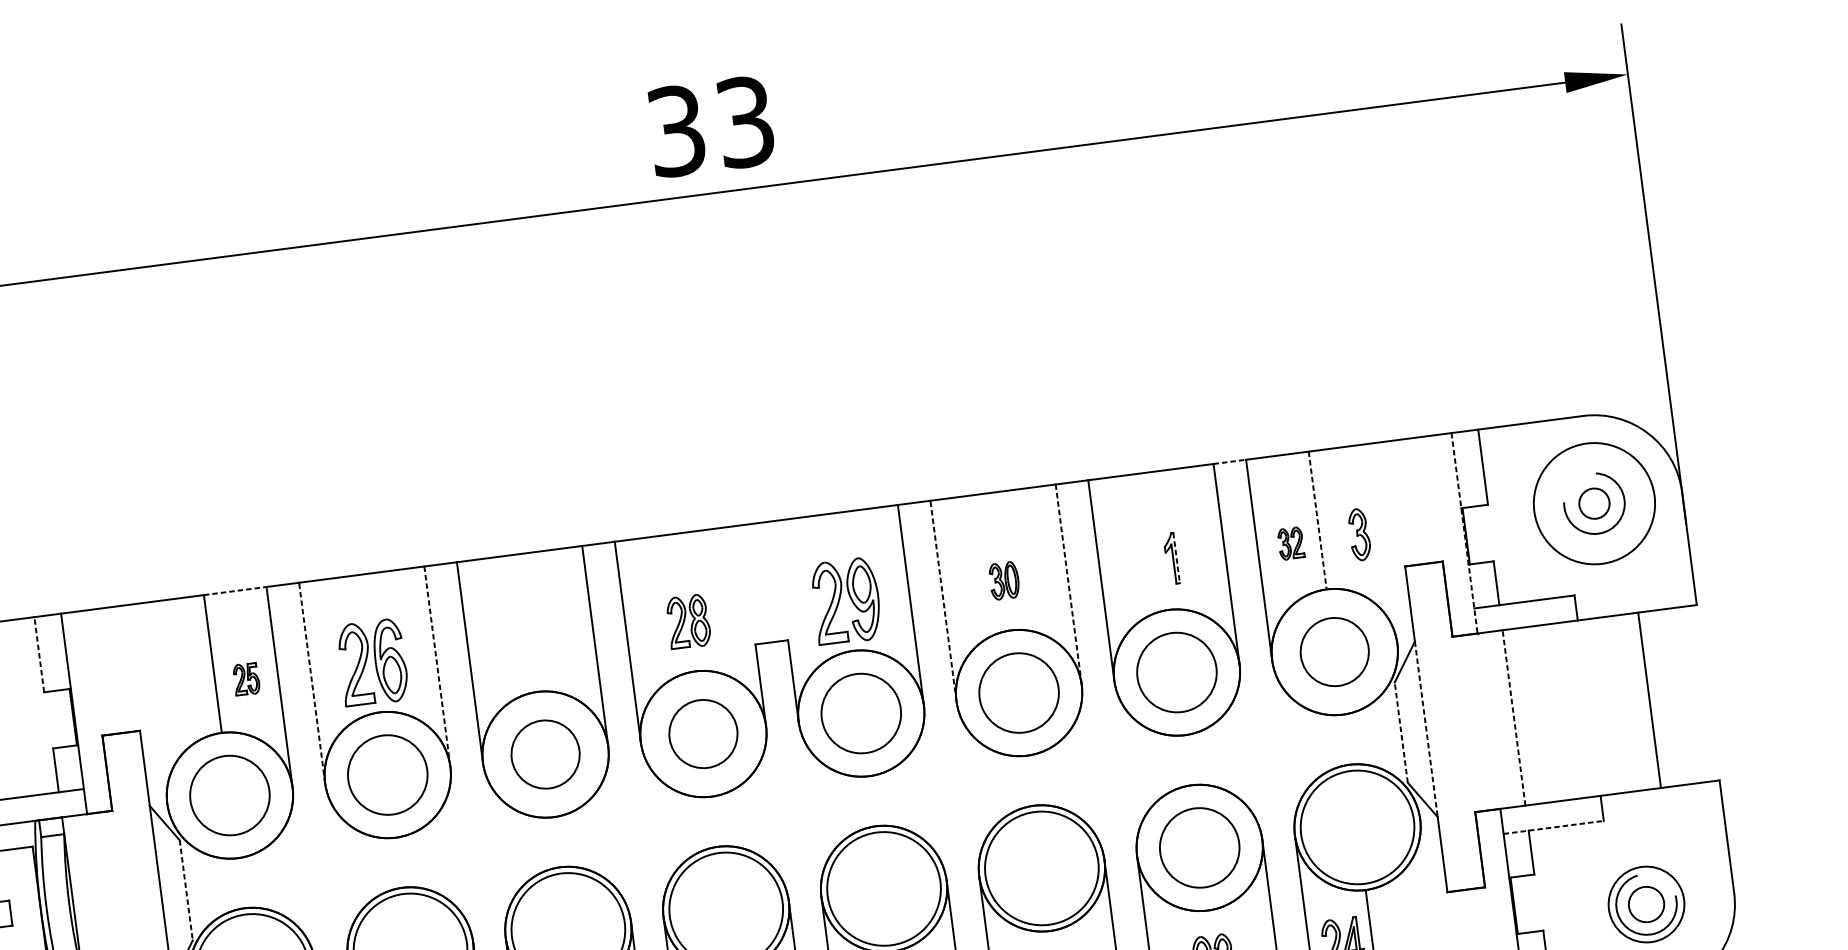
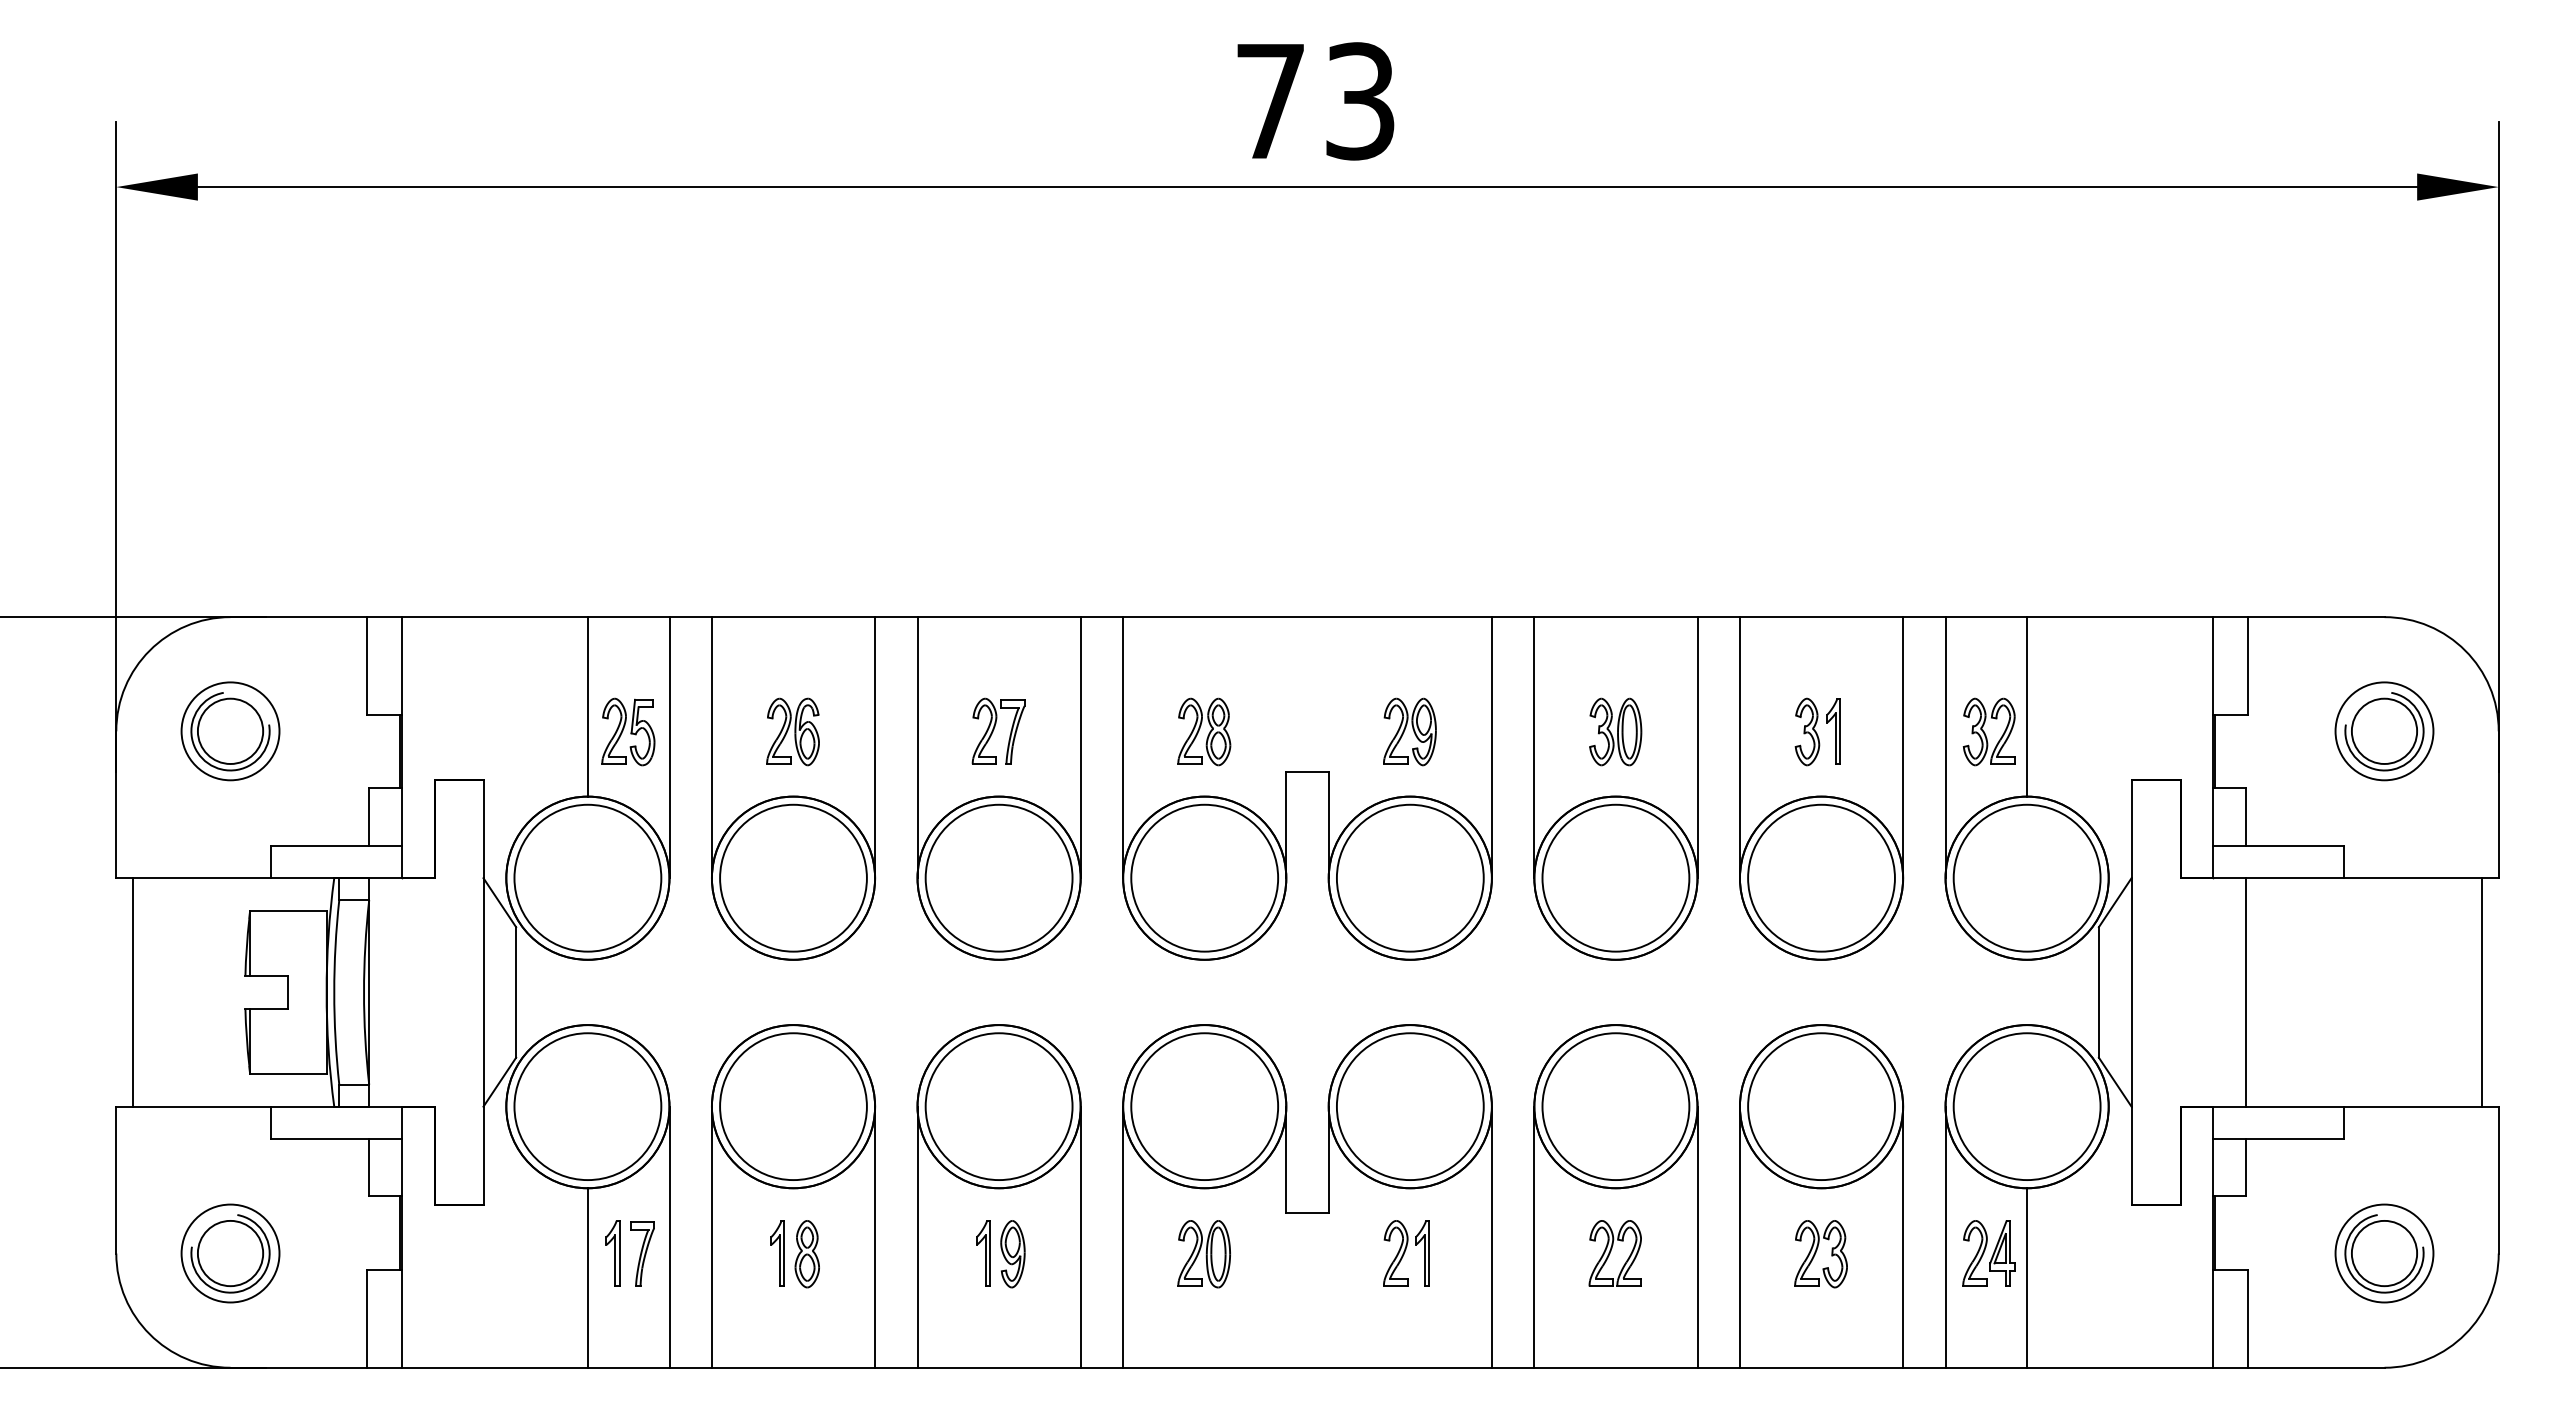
text: (676, 131) -> (1270, 101), 33 -> 73
line: (1229, 462) -> (1924, 617), dashed -> solid
circle: (1594, 503) -> (2384, 731), size x0.62
circle: (1594, 503) -> (2384, 731), size x1.67
line: (1317, 520) -> (2027, 706), dashed -> solid
line: (1464, 533) -> (2213, 747), dashed -> solid
part: (1359, 534) -> (1807, 731), moved
part: (1290, 543) -> (1988, 731), size x1.67
line: (1176, 558) -> (1840, 731), dashed -> solid
part: (1004, 580) -> (1615, 731), size x1.43
line: (1068, 584) -> (1697, 747), dashed -> solid
line: (235, 591) -> (628, 617), dashed -> solid
line: (943, 600) -> (1534, 747), dashed -> solid
part: (846, 601) -> (1409, 731), size x0.62
part: (530, 641) -> (998, 730), added
circle: (1334, 651) -> (2026, 877), size x1.67
line: (39, 654) -> (367, 666), dashed -> solid
part: (372, 662) -> (792, 731), size x0.62
line: (437, 666) -> (875, 747), dashed -> solid
circle: (1176, 672) -> (1821, 877), size x1.43
part: (246, 678) -> (628, 731), size x1.67
line: (311, 682) -> (711, 747), dashed -> solid
circle: (1018, 692) -> (1615, 877), size x1.43
line: (1649, 700) -> (2482, 992), moved
circle: (860, 713) -> (1409, 877), size x1.43
line: (1513, 717) -> (2245, 991), dashed -> solid
line: (1426, 729) -> (2131, 992), dashed -> solid
line: (1400, 731) -> (2098, 991), dashed -> solid
circle: (703, 733) -> (1204, 877), size x1.67
circle: (545, 754) -> (998, 877), size x1.67
circle: (387, 774) -> (793, 877), size x1.43
circle: (229, 795) -> (587, 877), size x1.43
line: (1553, 827) -> (2278, 1139), dashed -> solid
circle: (1199, 847) -> (1821, 1106), size x1.43
line: (186, 890) -> (516, 992), dashed -> solid
circle: (1646, 904) -> (2384, 1253), size x1.43

